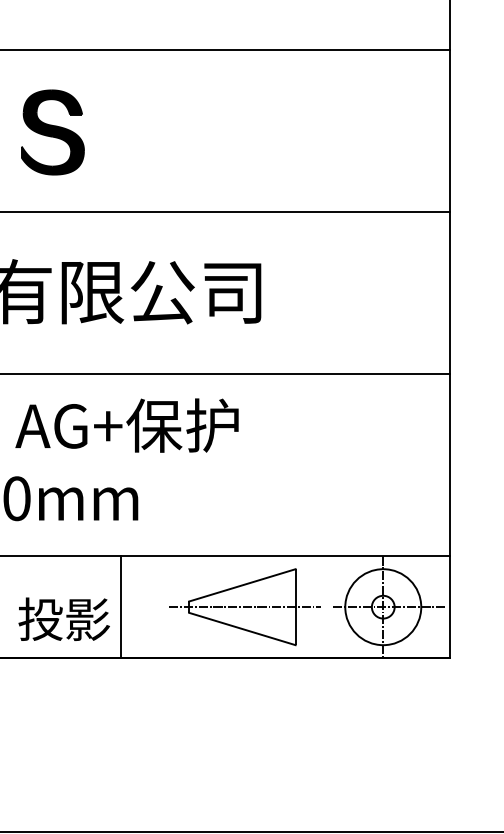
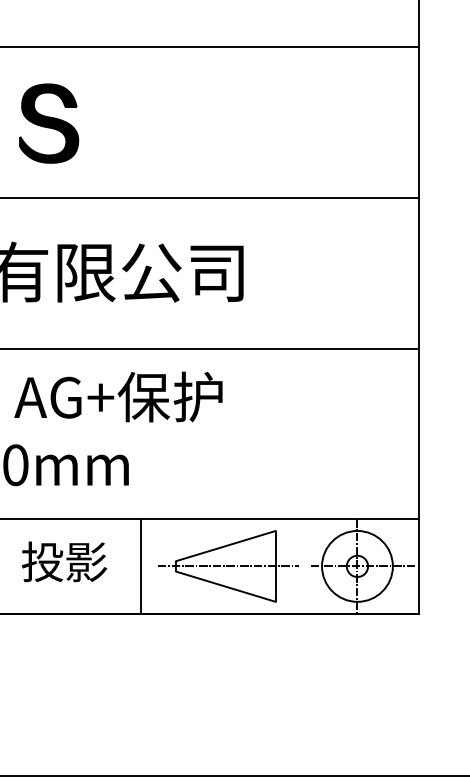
line: (121, 606) -> (141, 565), moved
text: (63, 618) -> (63, 561), moved

